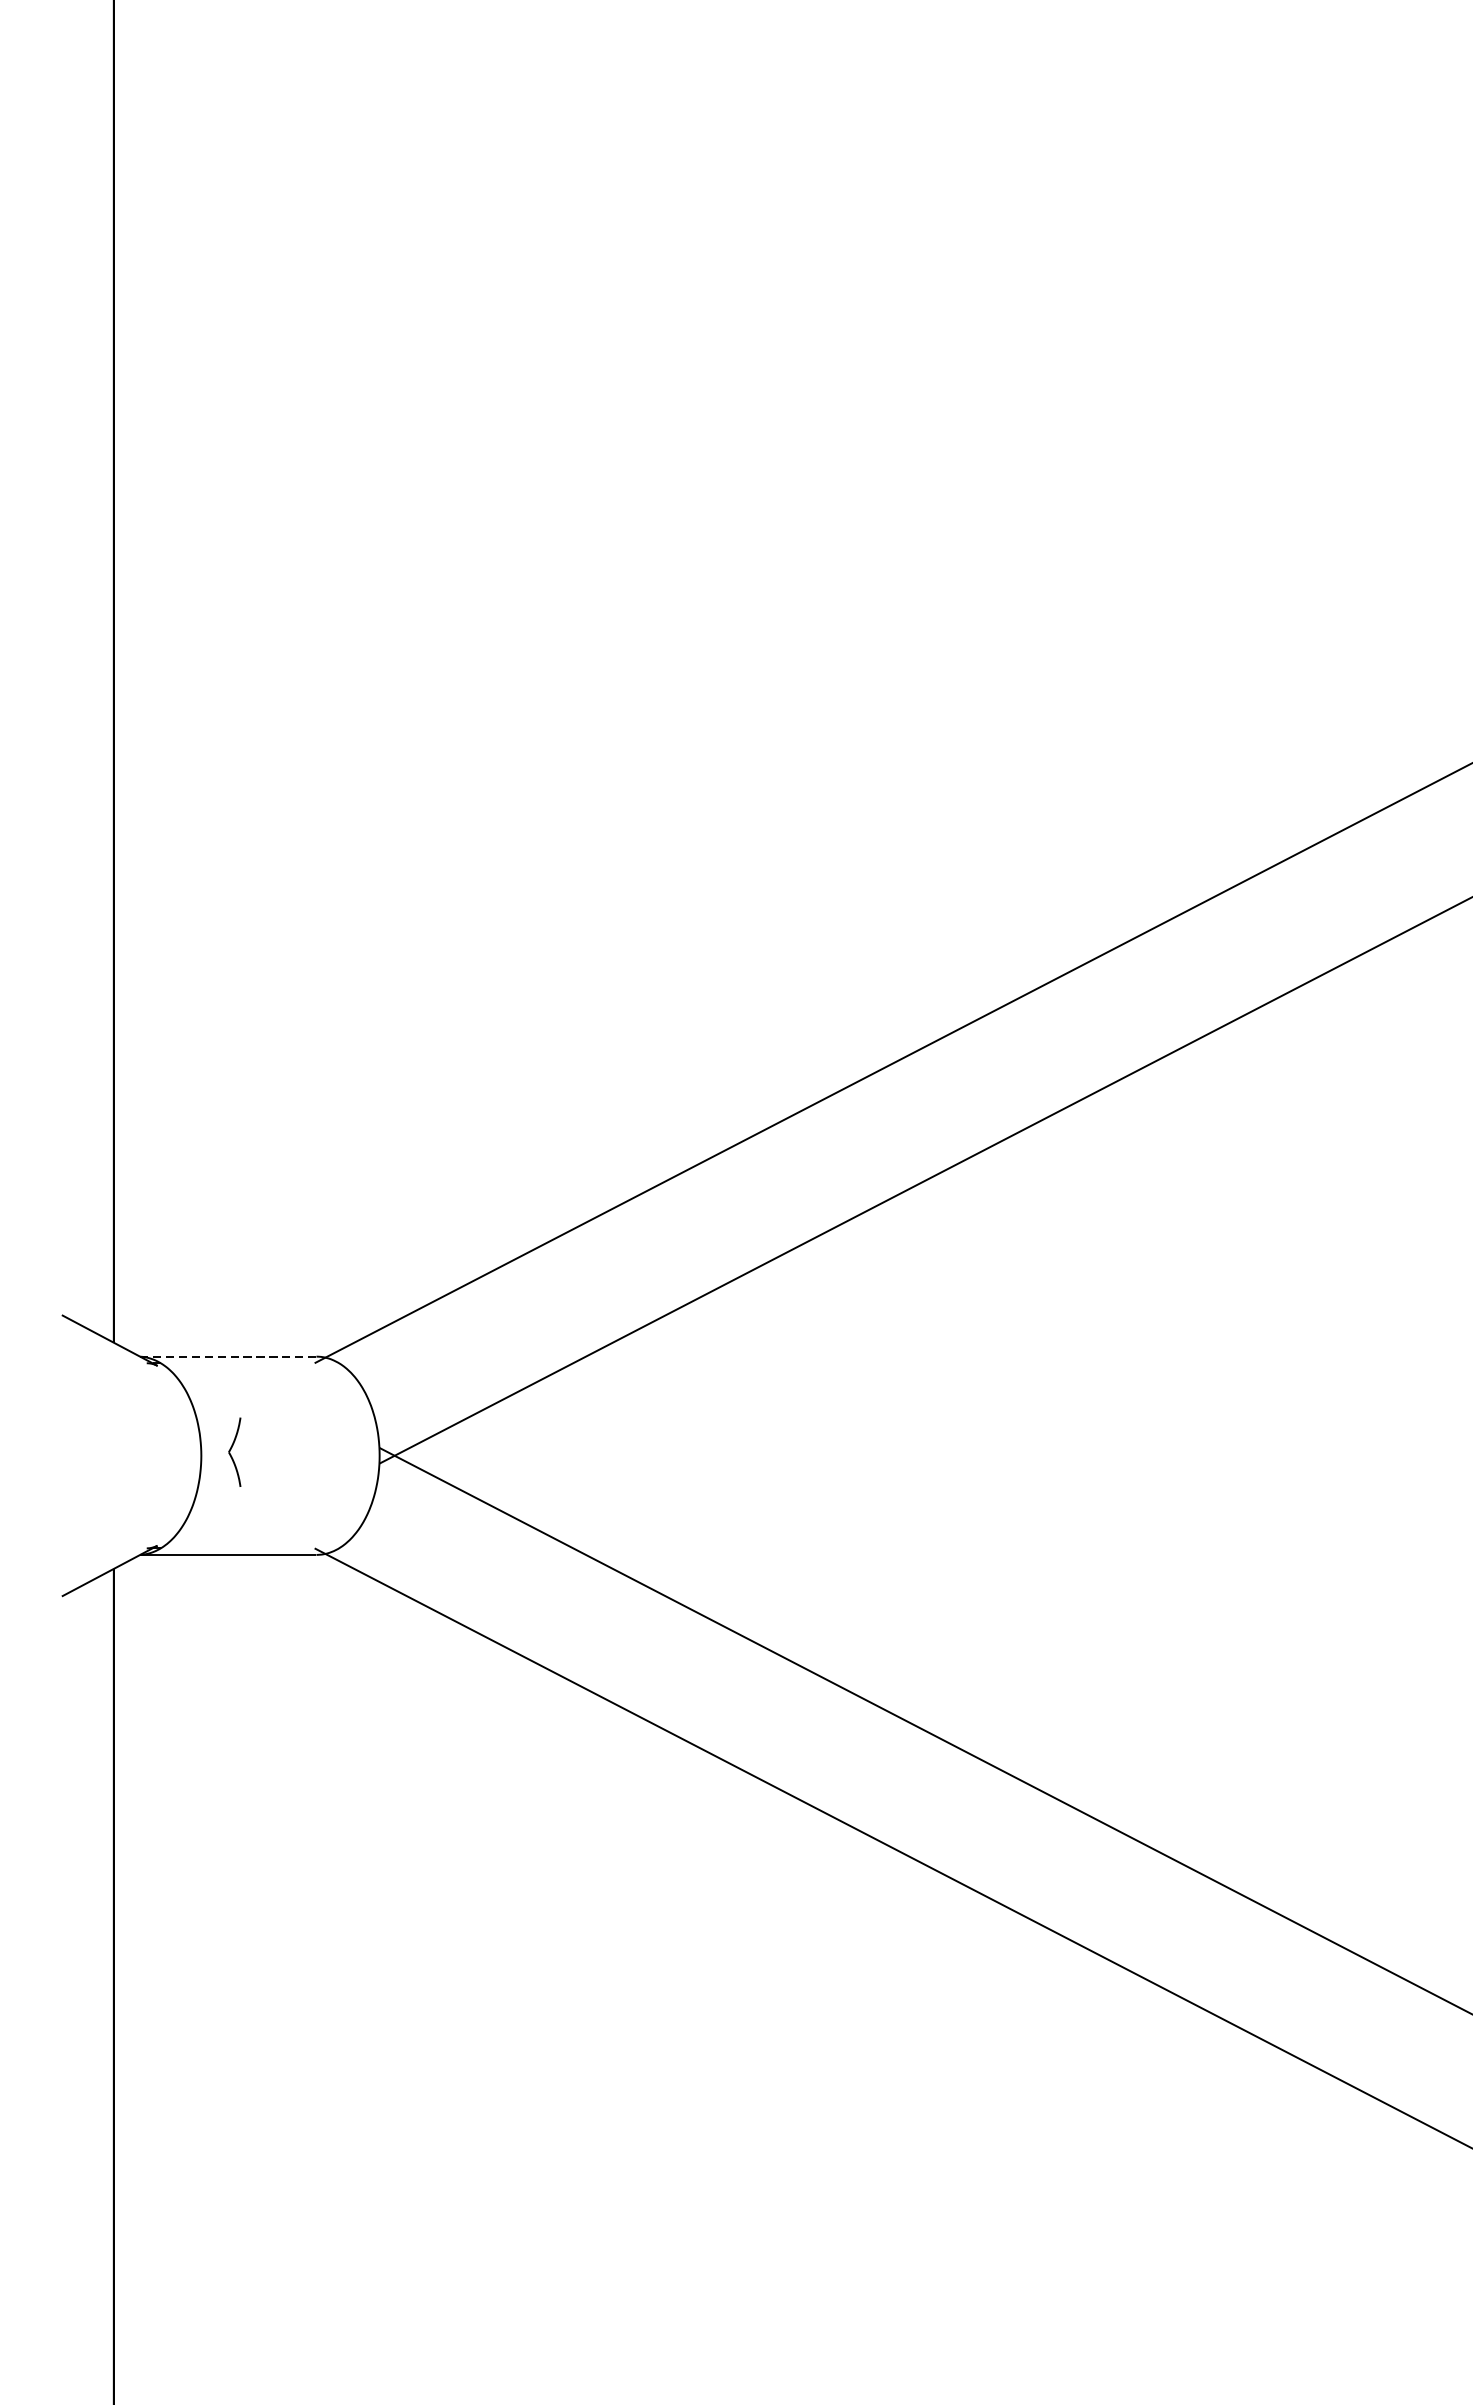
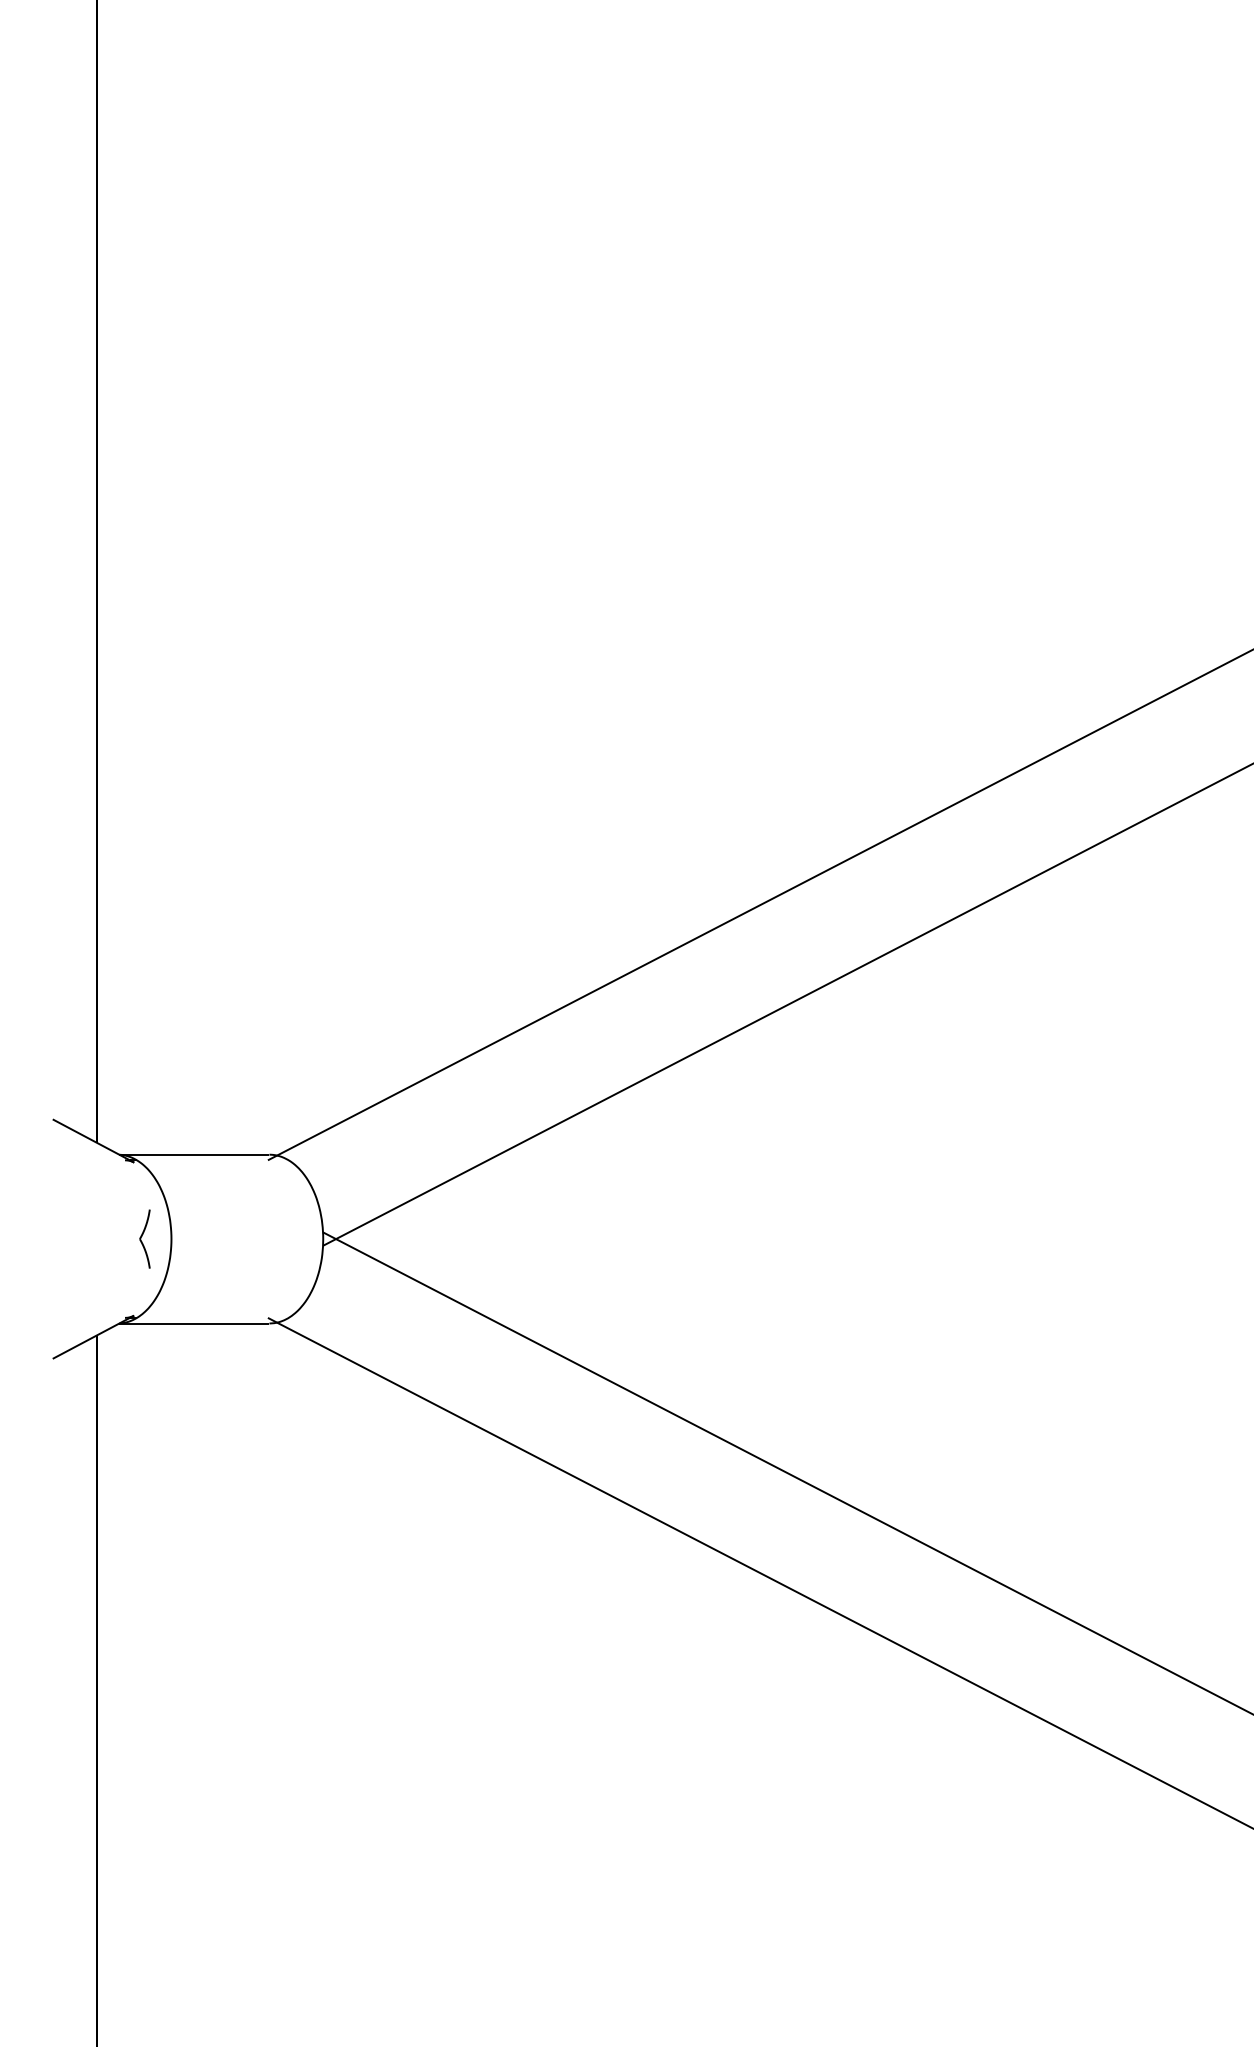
line: (228, 1356) -> (194, 1154), dashed -> solid
part: (234, 1451) -> (144, 1238), moved

